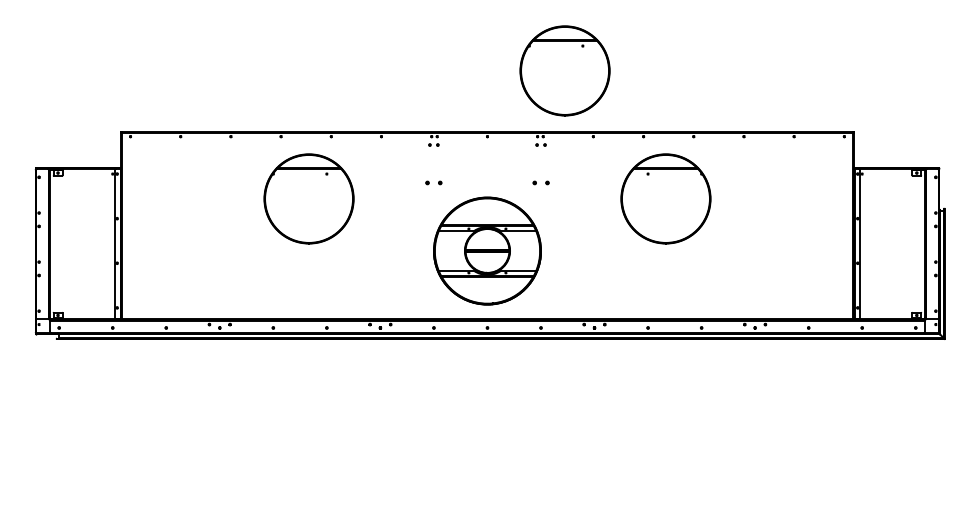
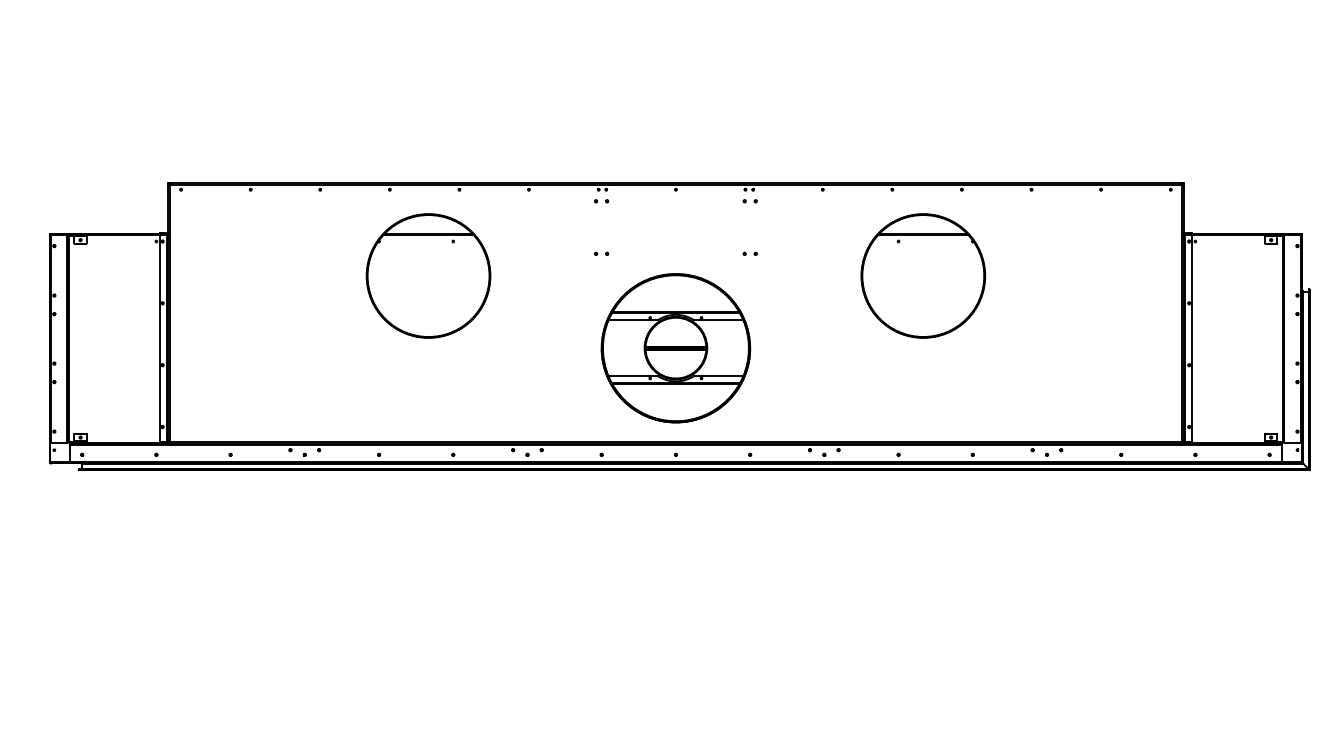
part: (564, 70) -> (782, 97), removed
part: (433, 182) -> (601, 253), size x0.62
part: (540, 182) -> (749, 253), size x0.62

